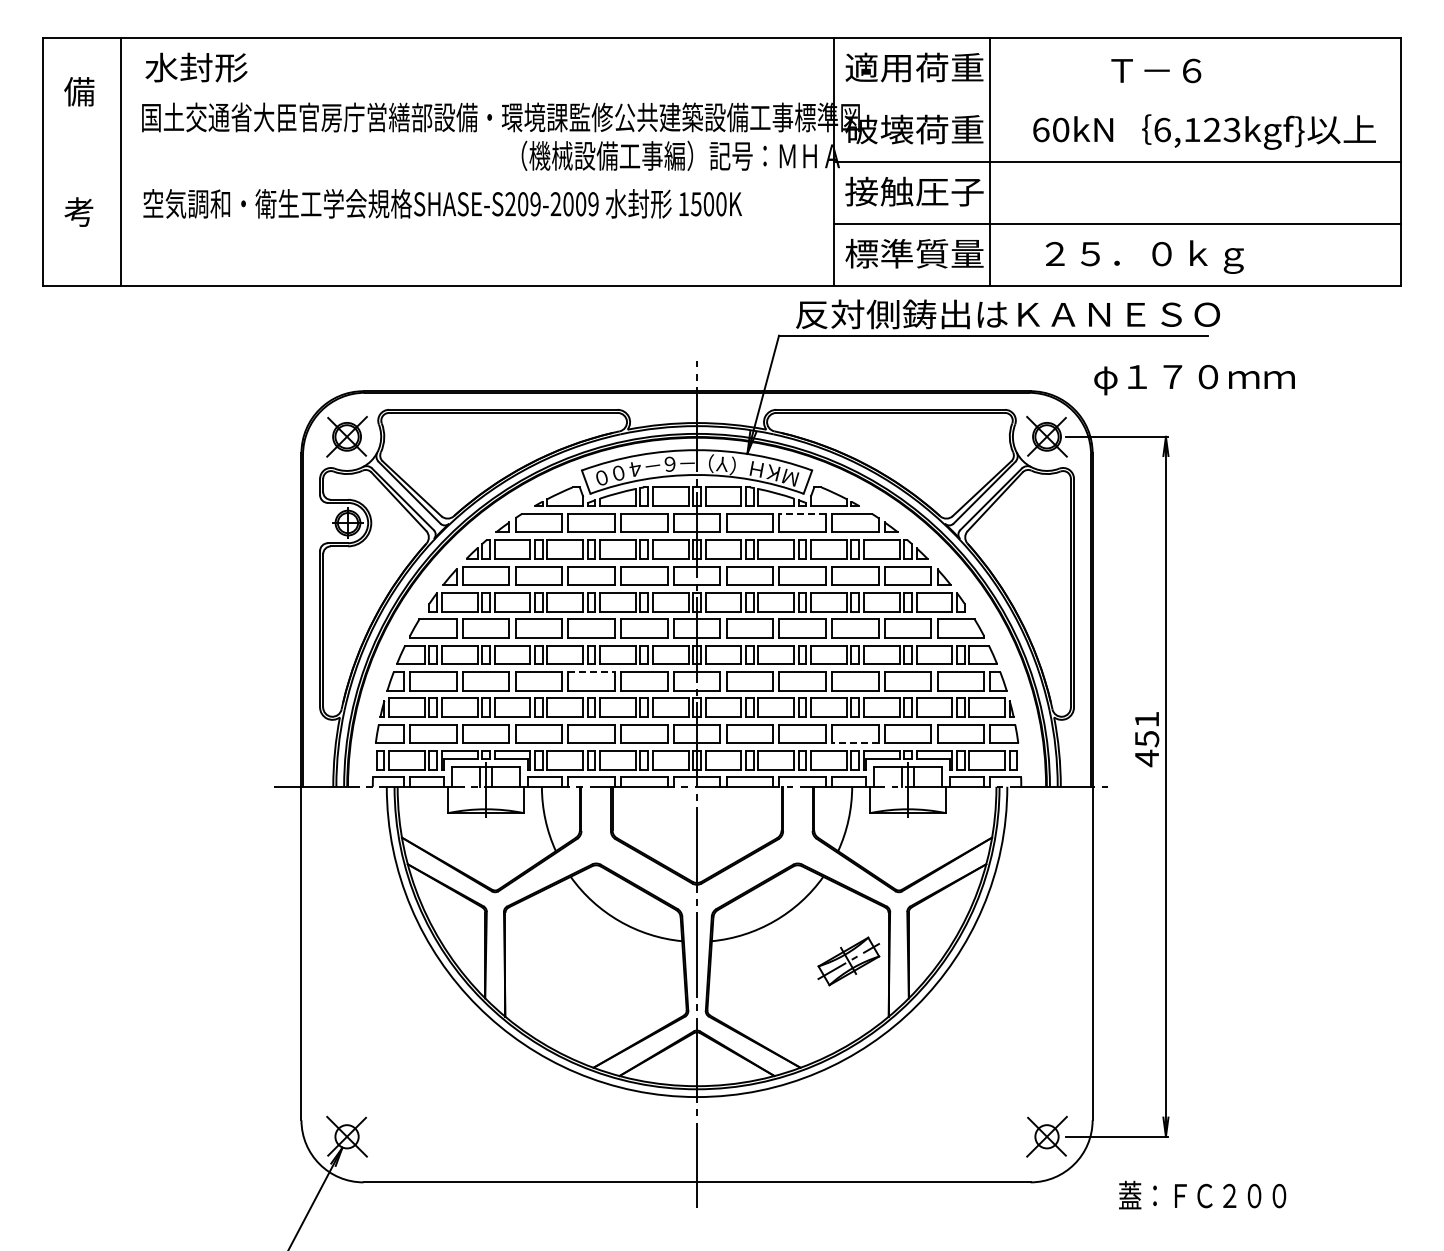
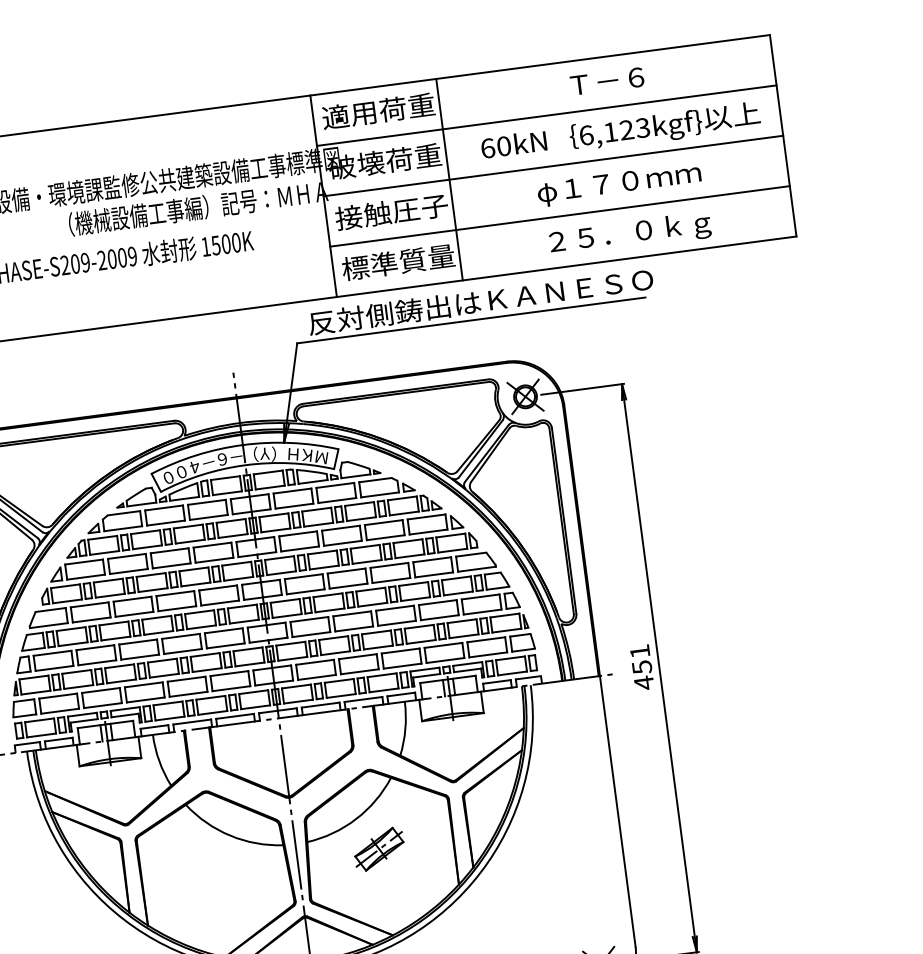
text: (1156, 70) -> (607, 81), moved
line: (1117, 99) -> (546, 115), added
text: (1144, 256) -> (630, 234), moved
text: (1194, 379) -> (619, 184), moved
line: (802, 513) -> (335, 485), dashed -> solid
line: (592, 672) -> (181, 636), dashed -> solid
text: (1147, 739) -> (642, 667), moved
line: (854, 743) -> (402, 666), dashed -> solid
part: (848, 961) -> (379, 849), moved

